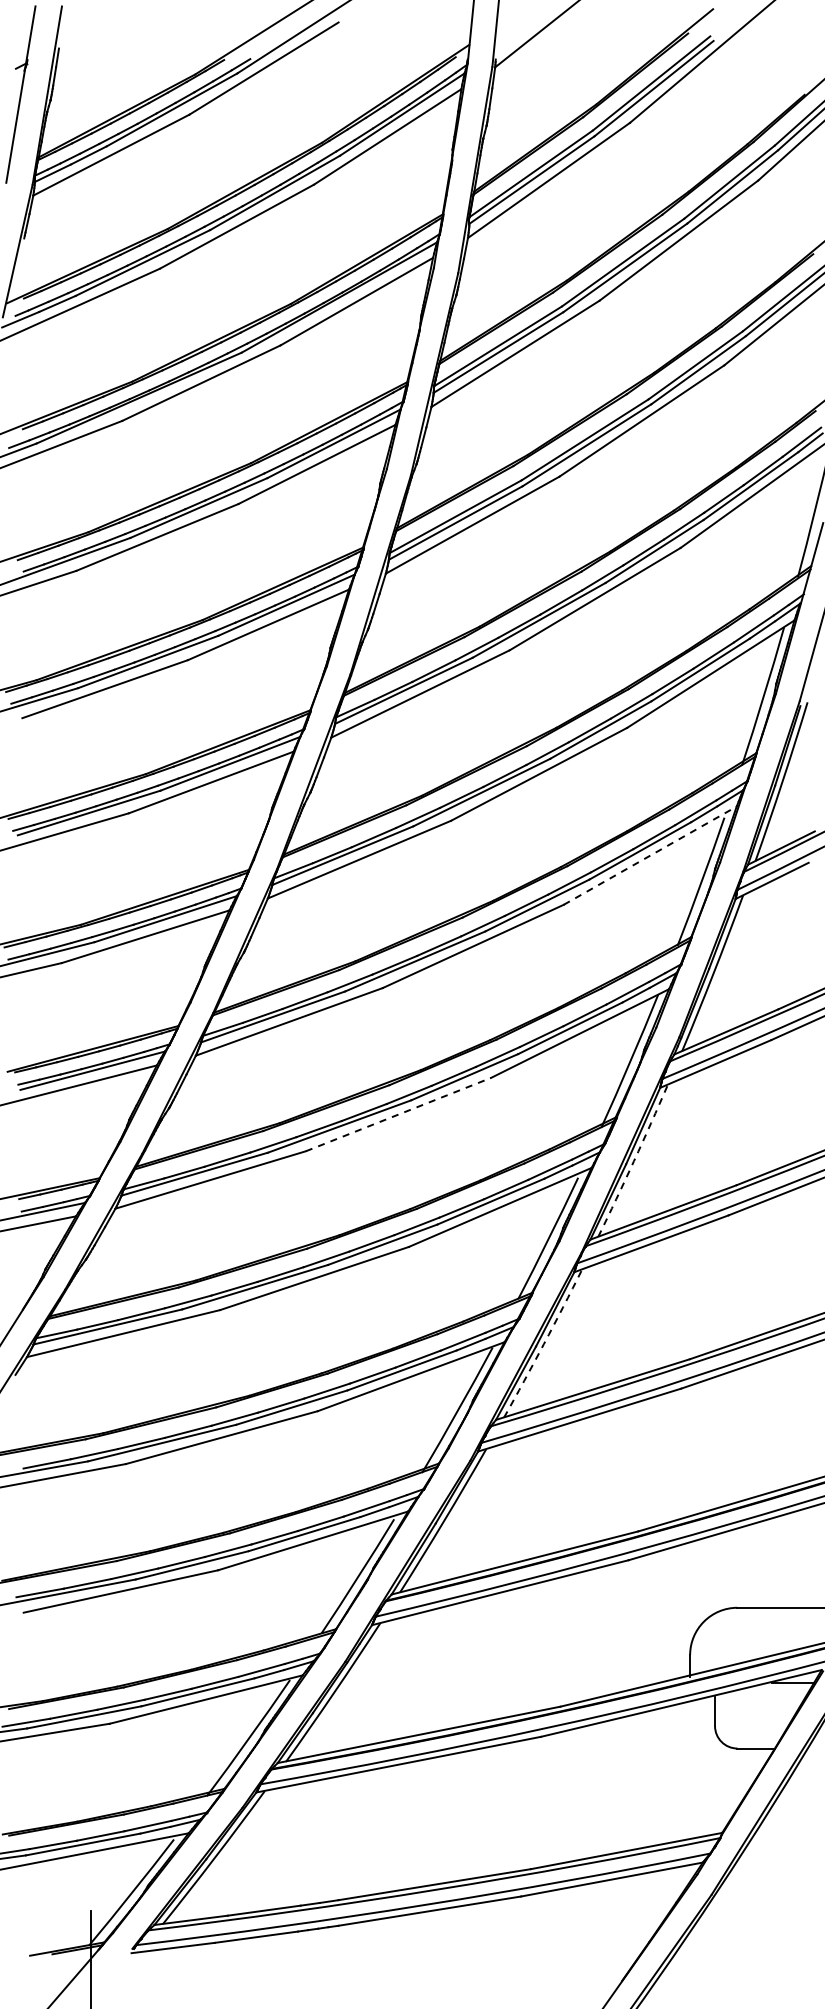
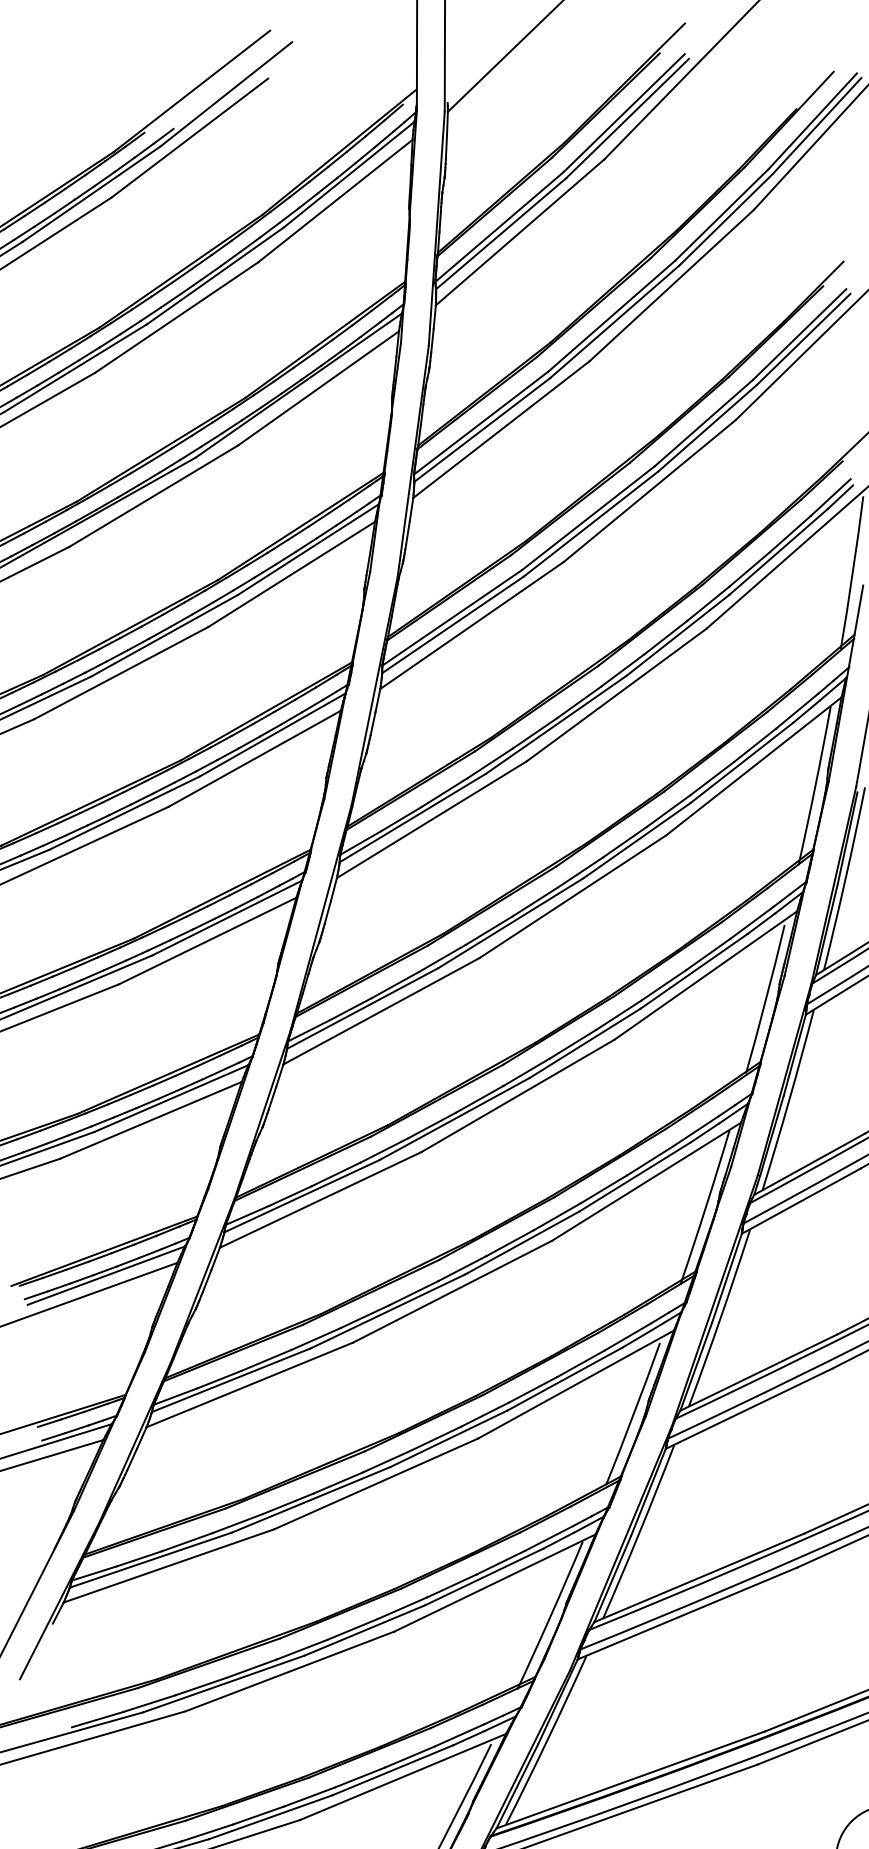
line: (650, 855) -> (706, 975), dashed -> solid
line: (398, 1114) -> (452, 1291), dashed -> solid
arc: (633, 1161) -> (720, 1318), dashed -> solid
arc: (543, 1344) -> (639, 1532), dashed -> solid

